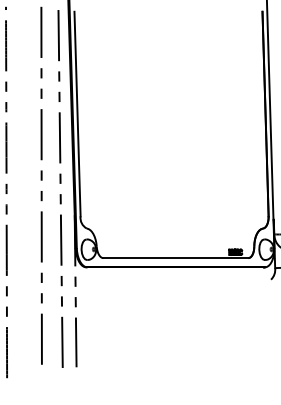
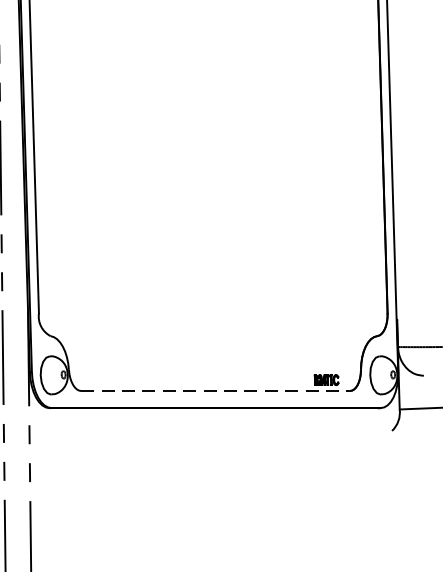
line: (176, 258) -> (216, 391), solid -> dashed

